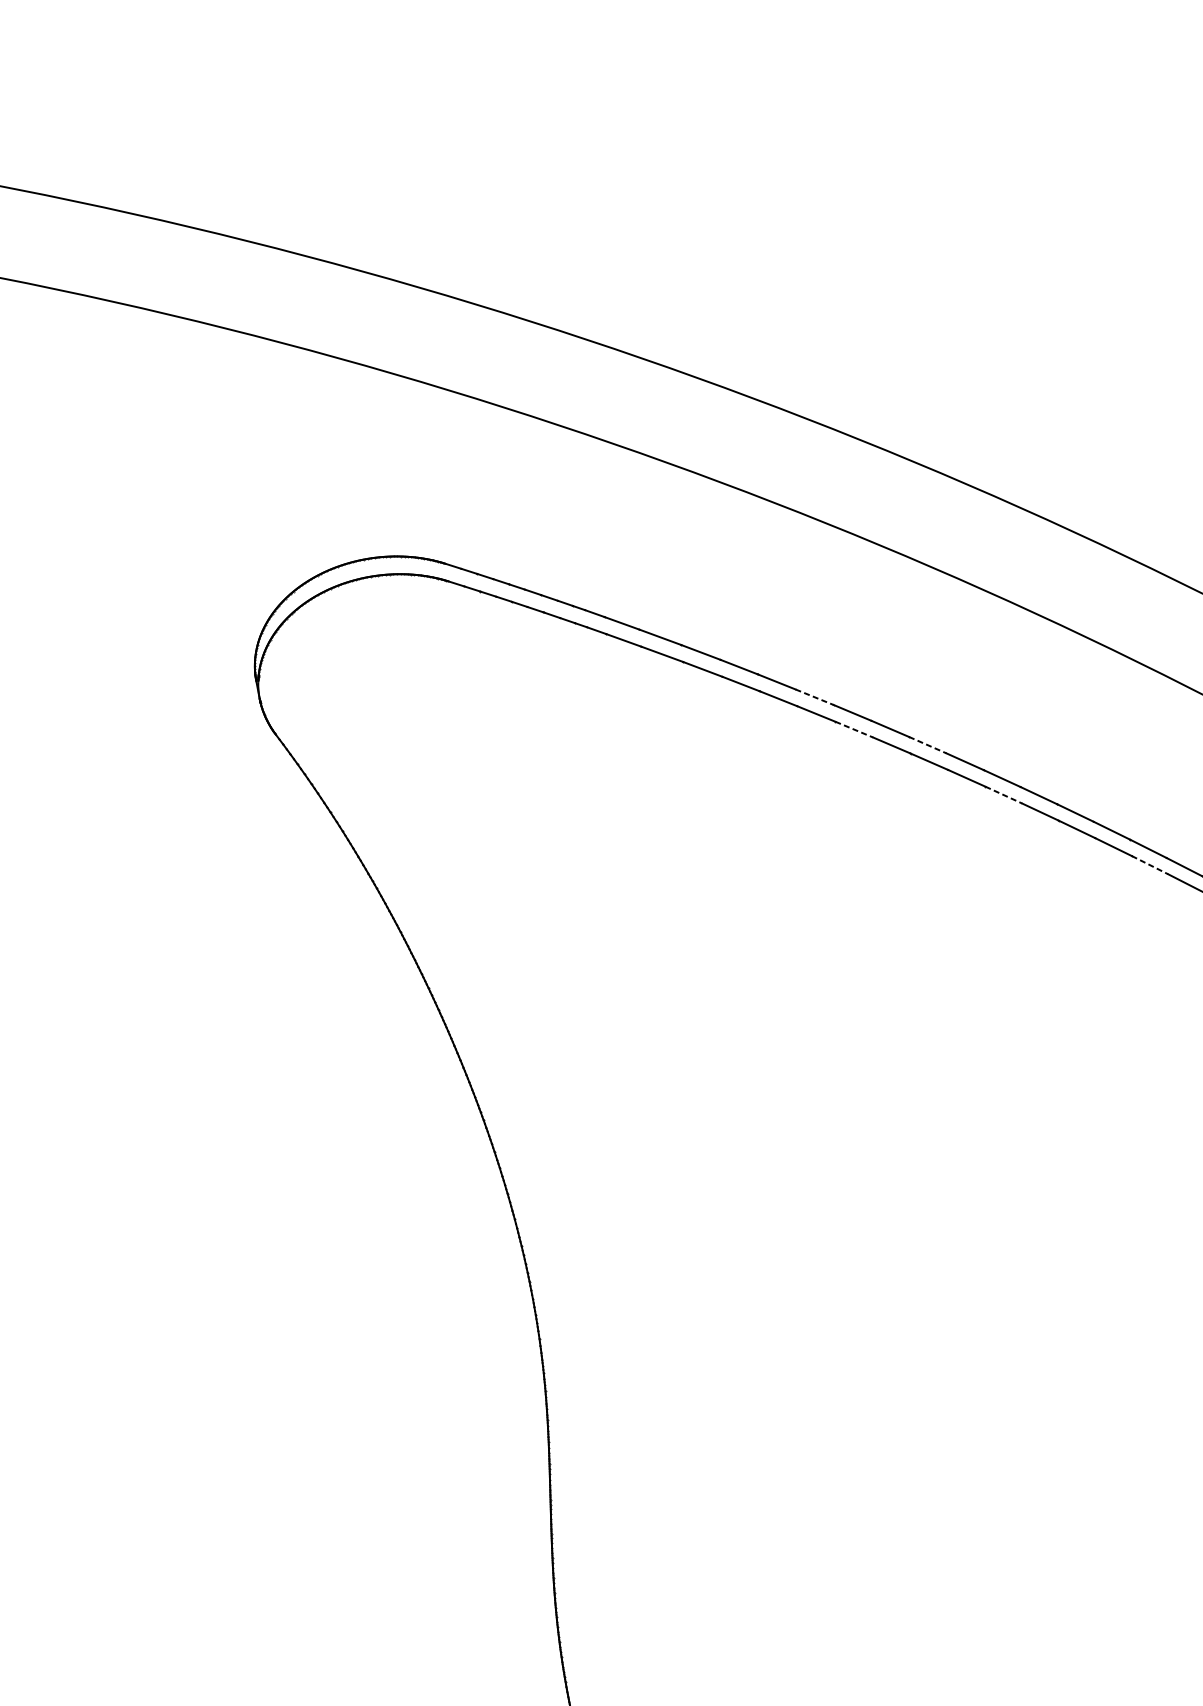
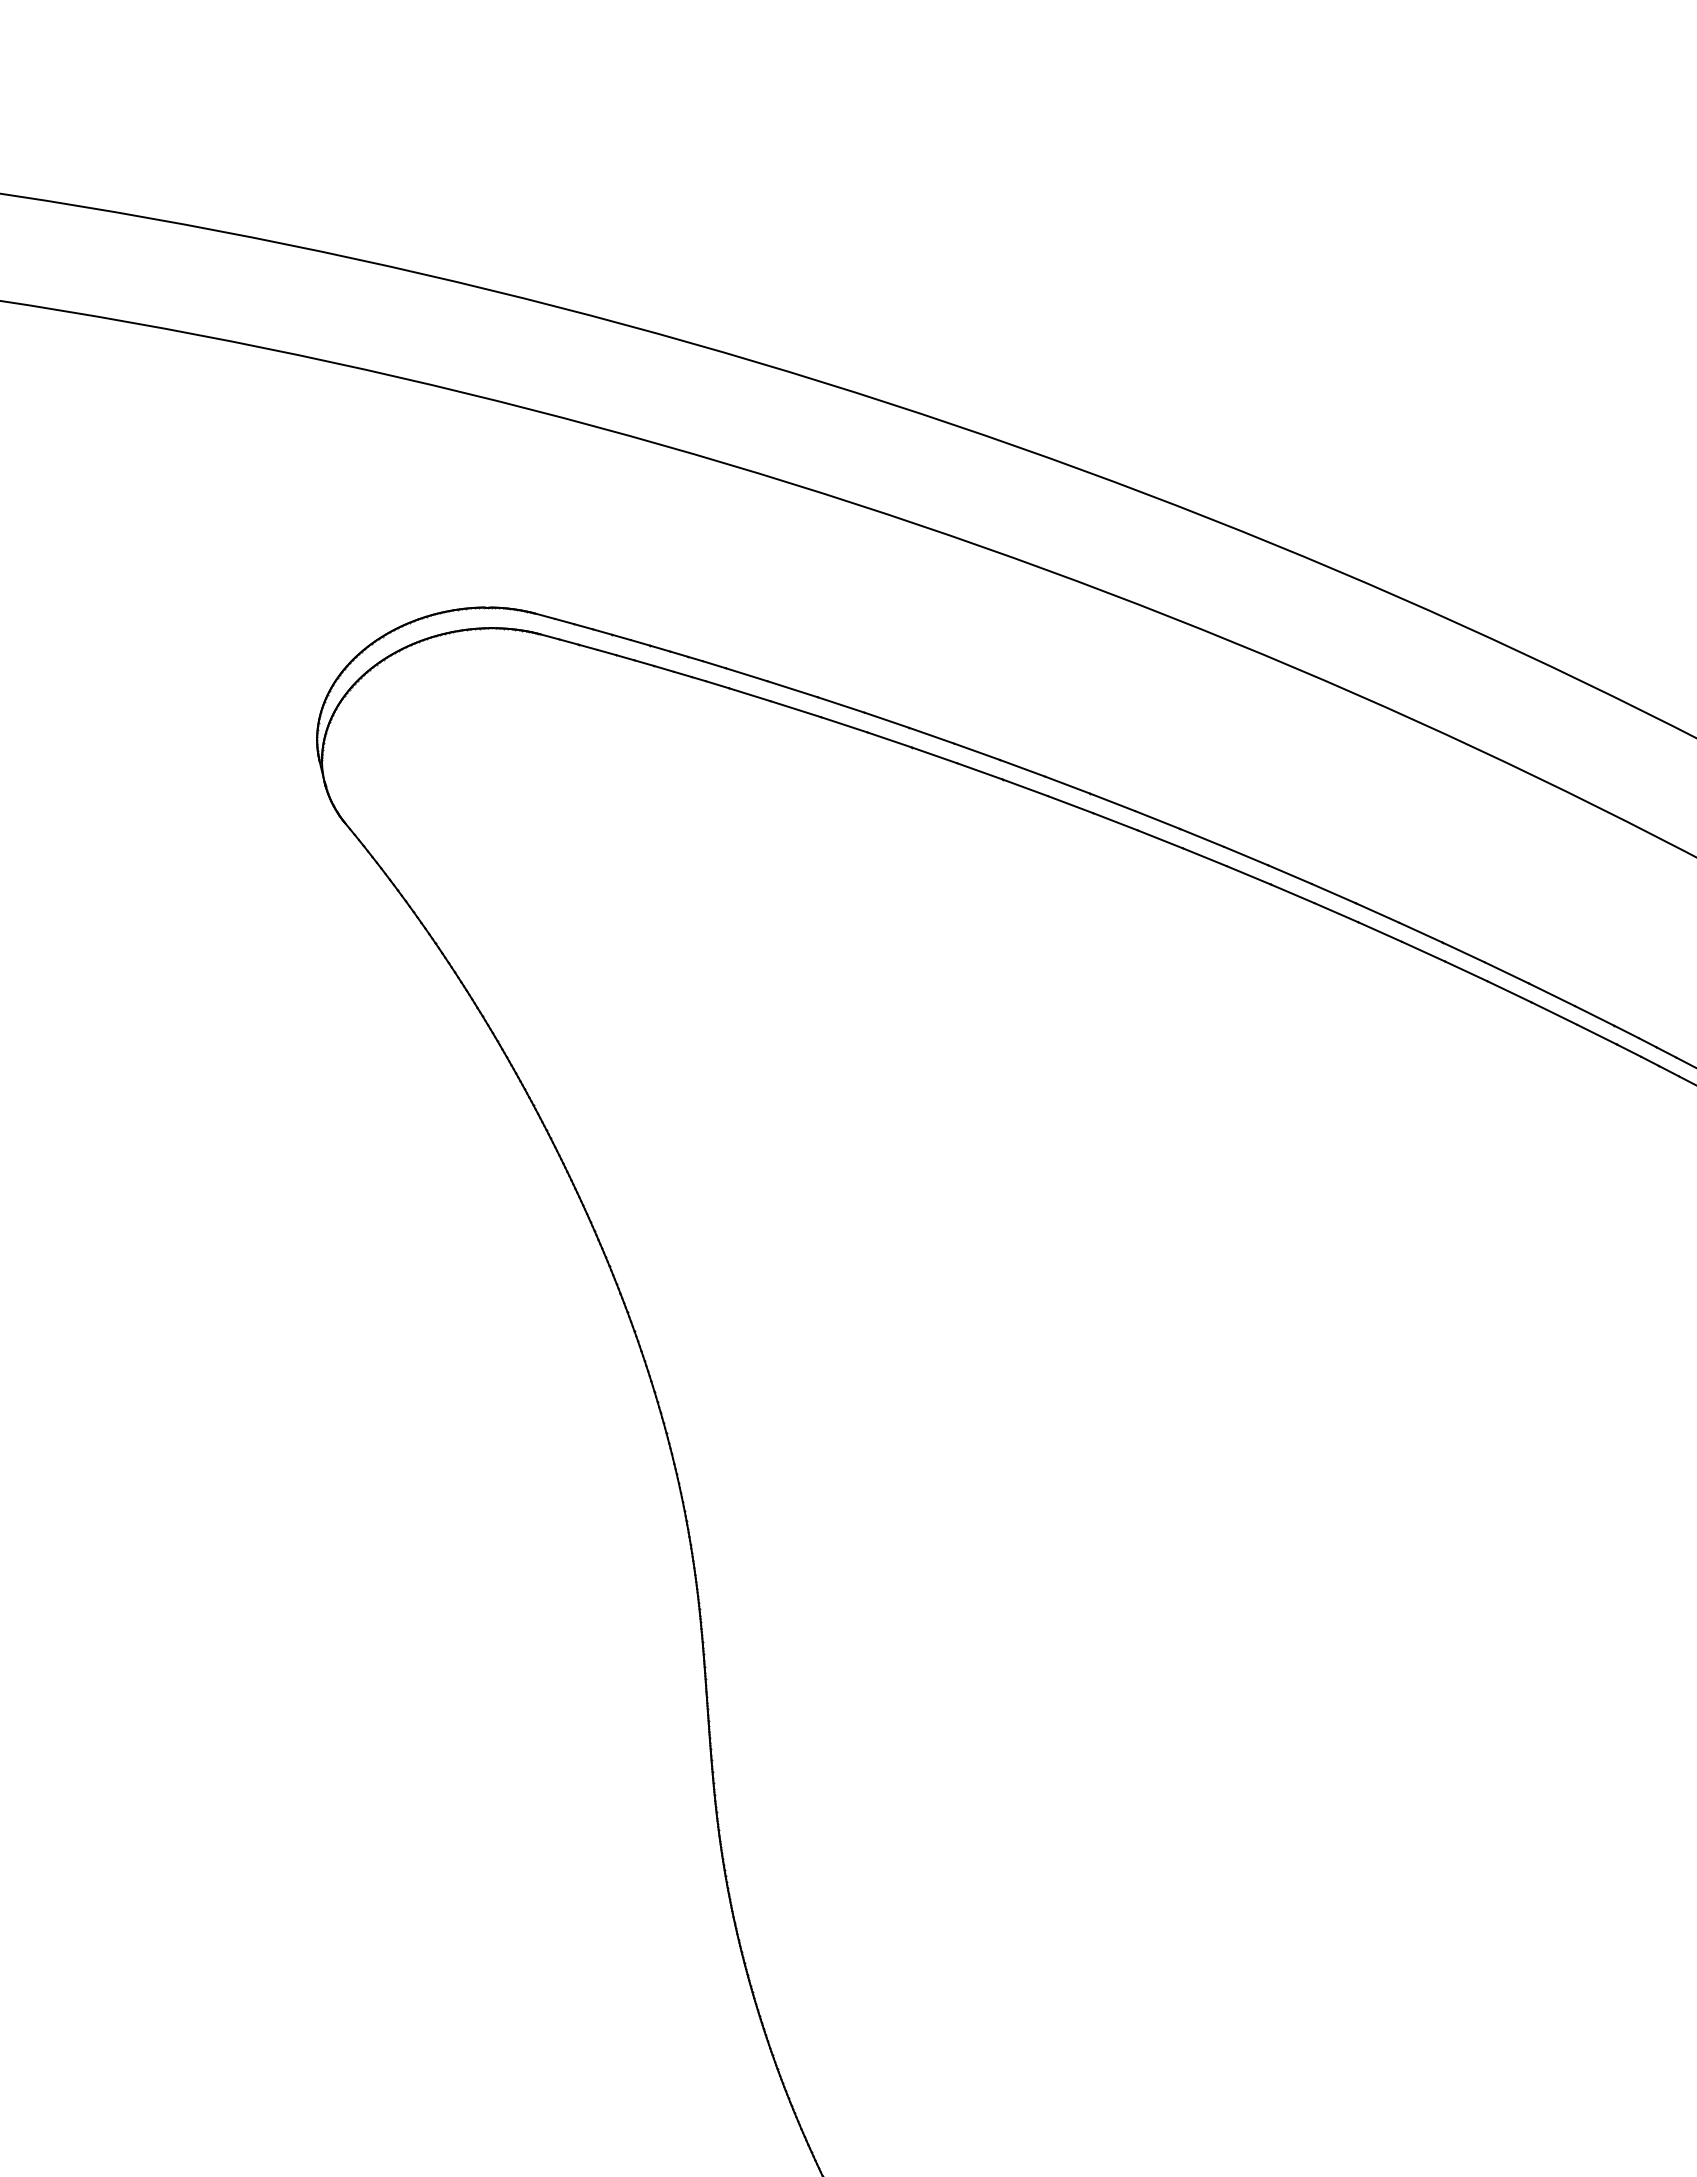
line: (814, 696) -> (977, 751), dashed -> solid
line: (854, 730) -> (1025, 788), dashed -> solid
line: (928, 745) -> (1113, 802), dashed -> solid
line: (1003, 795) -> (1204, 857), dashed -> solid
line: (1150, 865) -> (1380, 932), dashed -> solid

